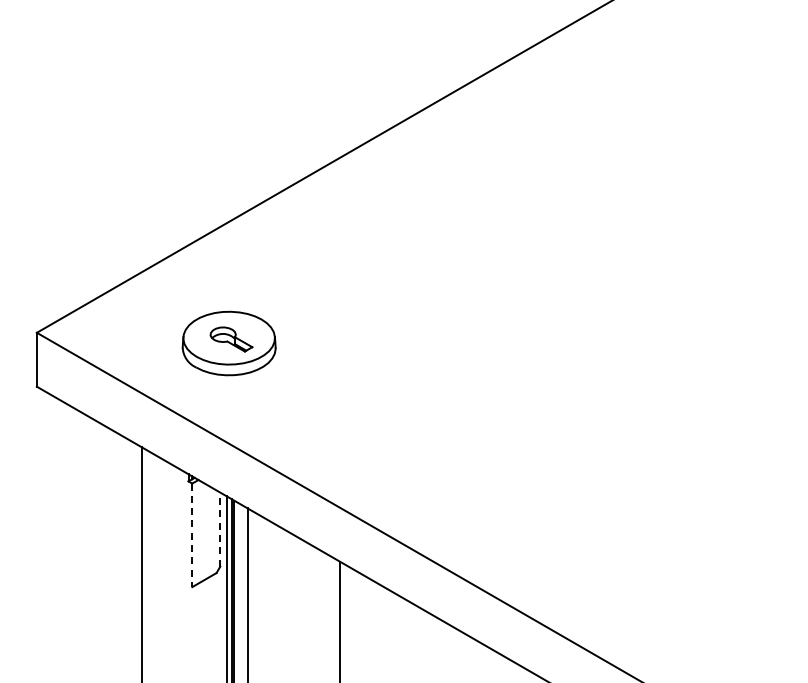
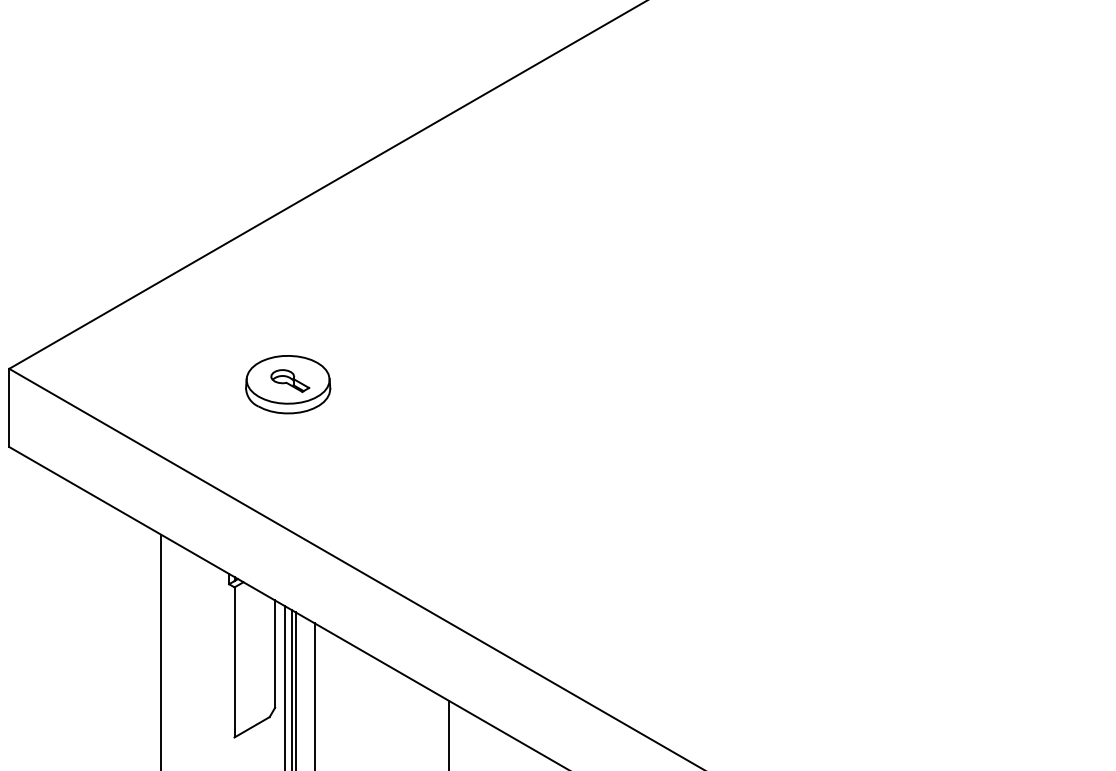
part: (229, 343) -> (288, 384), size x0.62
line: (220, 529) -> (275, 653), dashed -> solid
line: (192, 535) -> (234, 662), dashed -> solid

